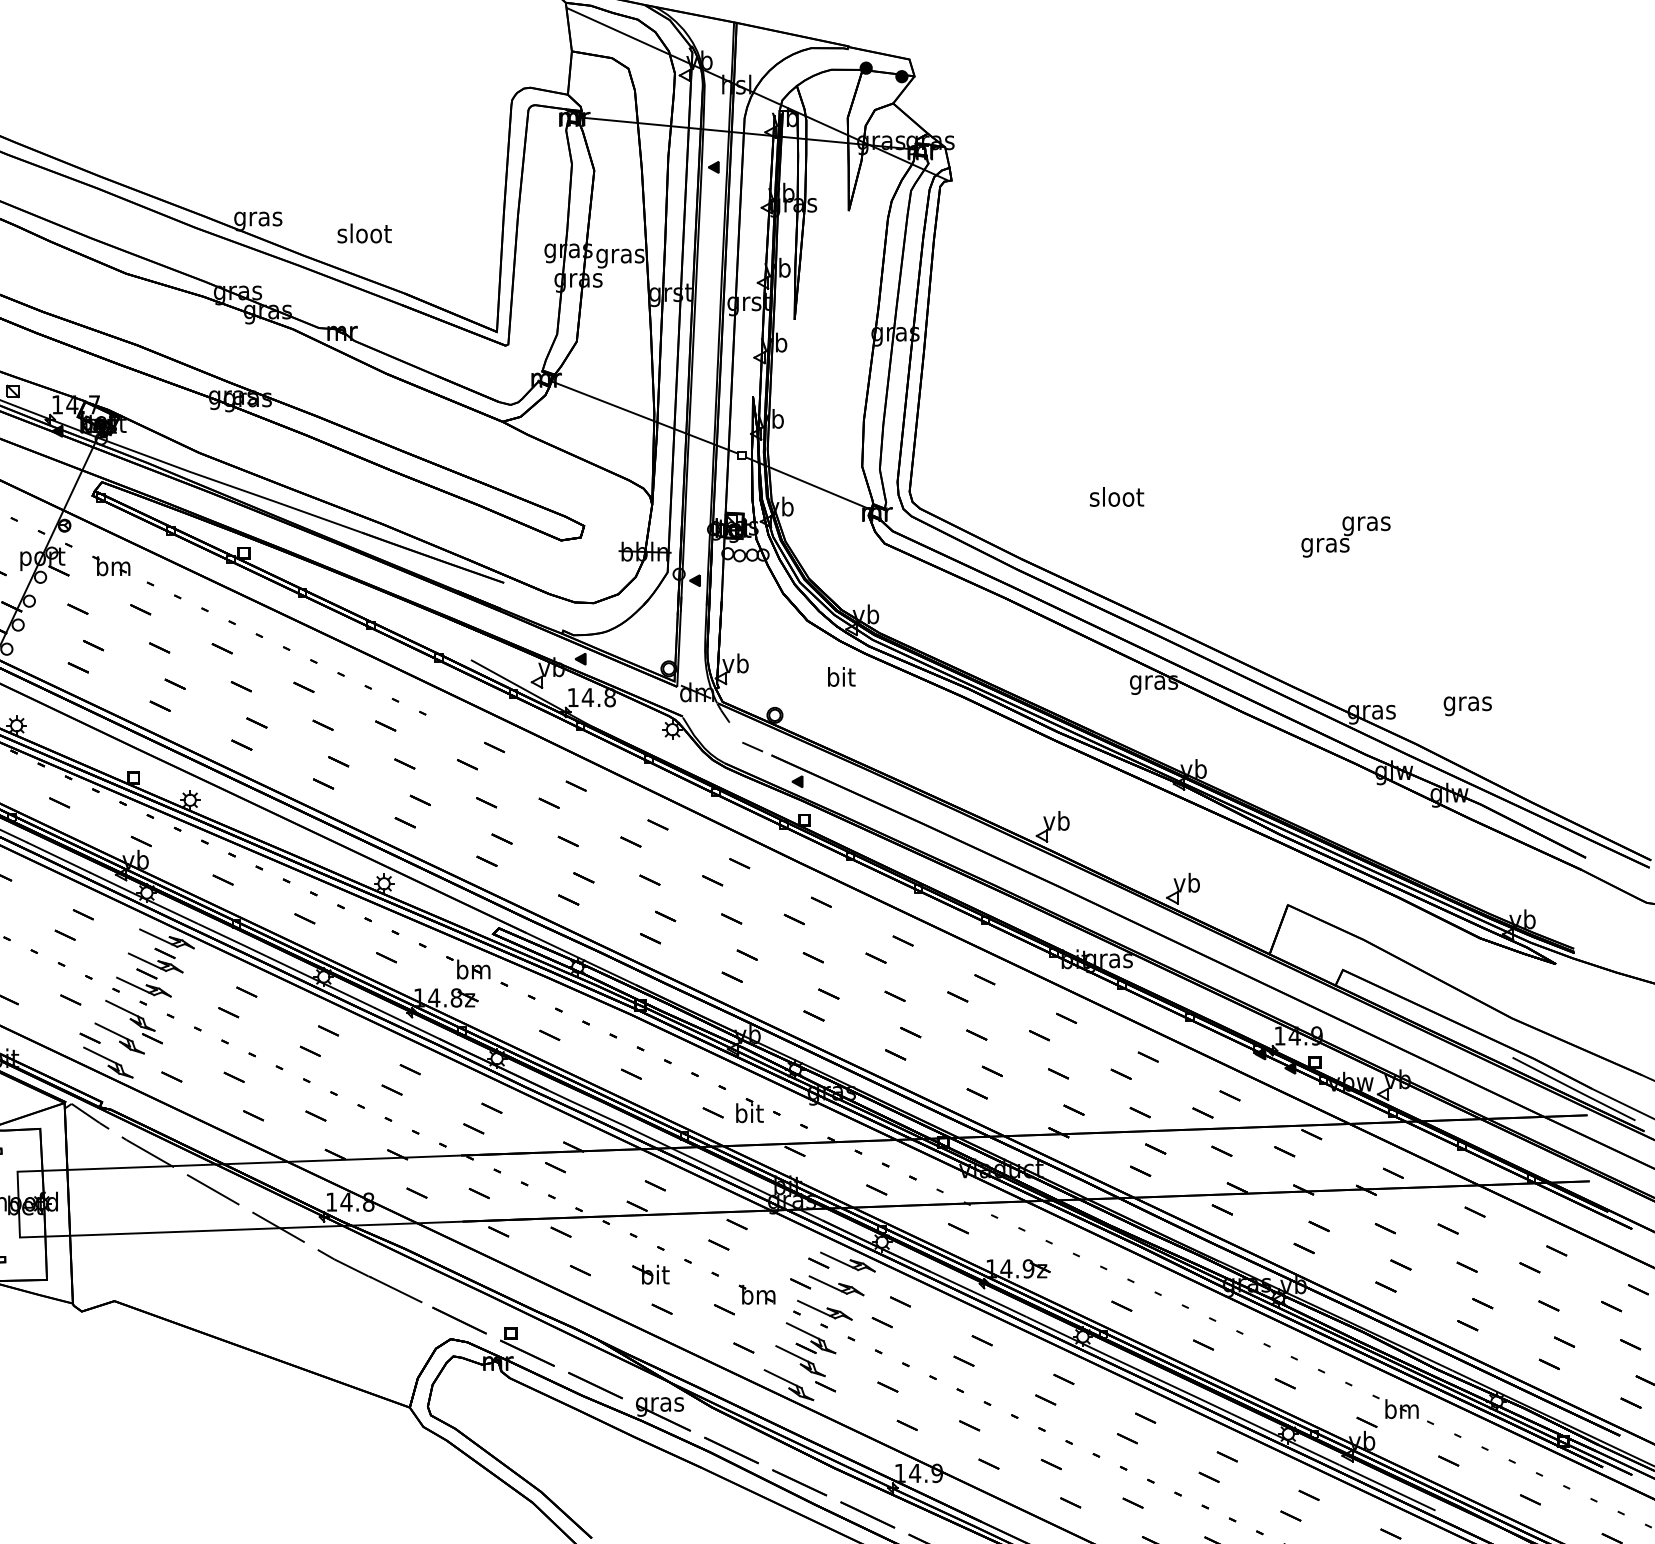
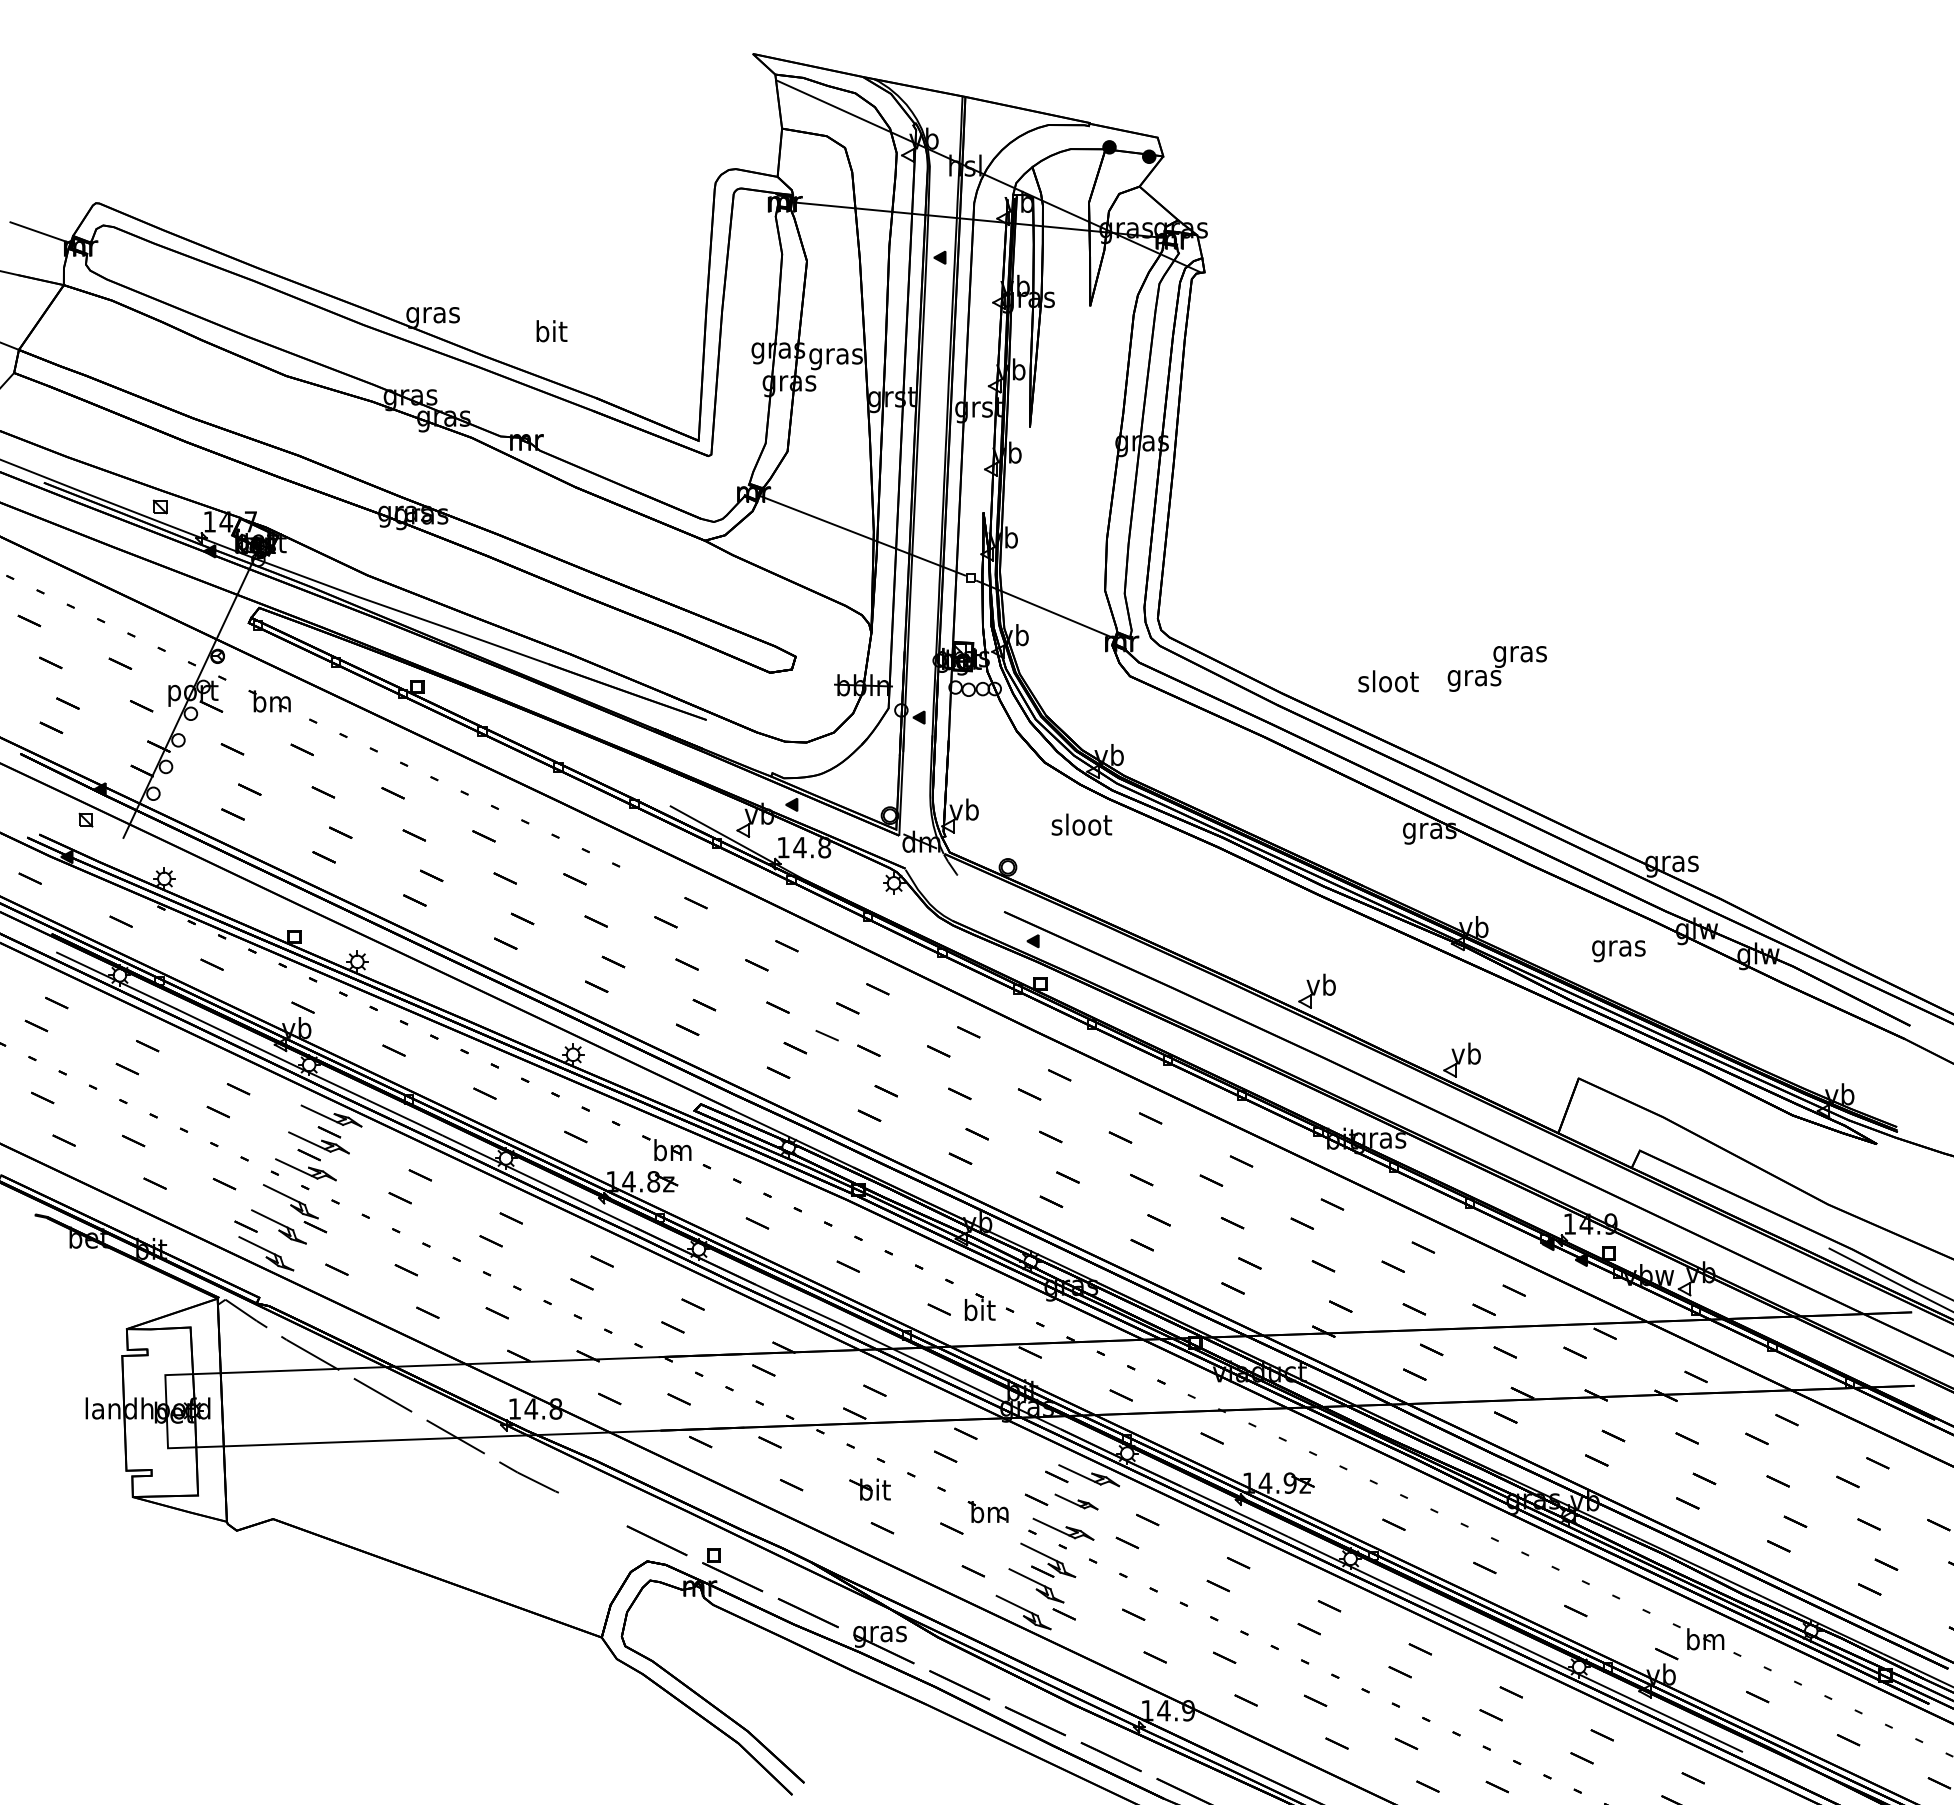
text: (364, 233) -> (551, 331), sloot -> bit
text: (1116, 497) -> (1388, 681), moved
text: (1345, 536) -> (1496, 668), moved
text: (841, 676) -> (1081, 824), bit -> sloot
text: (1467, 706) -> (1618, 951), moved
line: (752, 746) -> (826, 1035), moved
part: (836, 1285) -> (1076, 1501), size x0.7
line: (396, 1289) -> (586, 1506), removed

